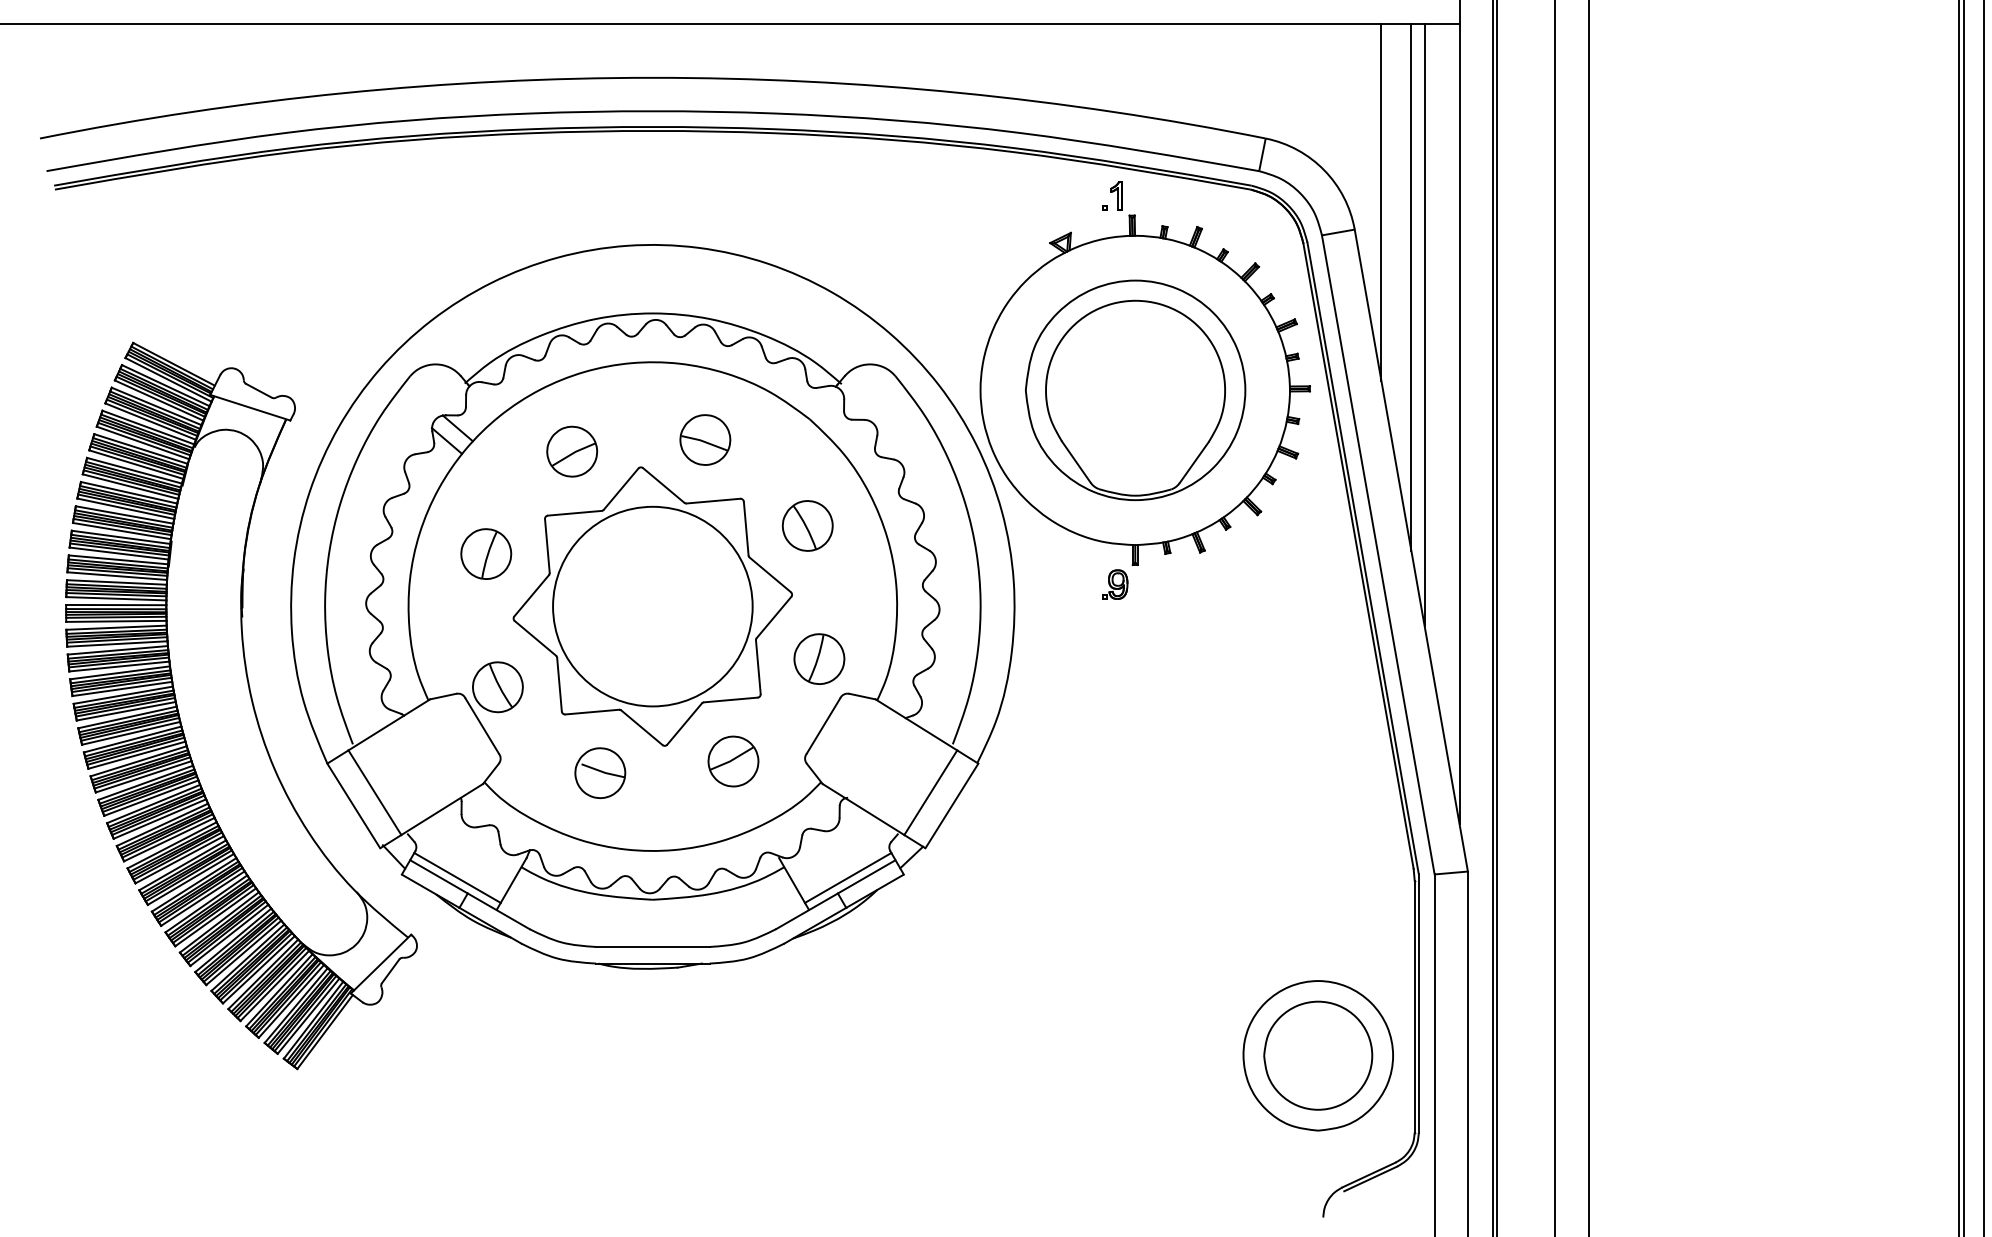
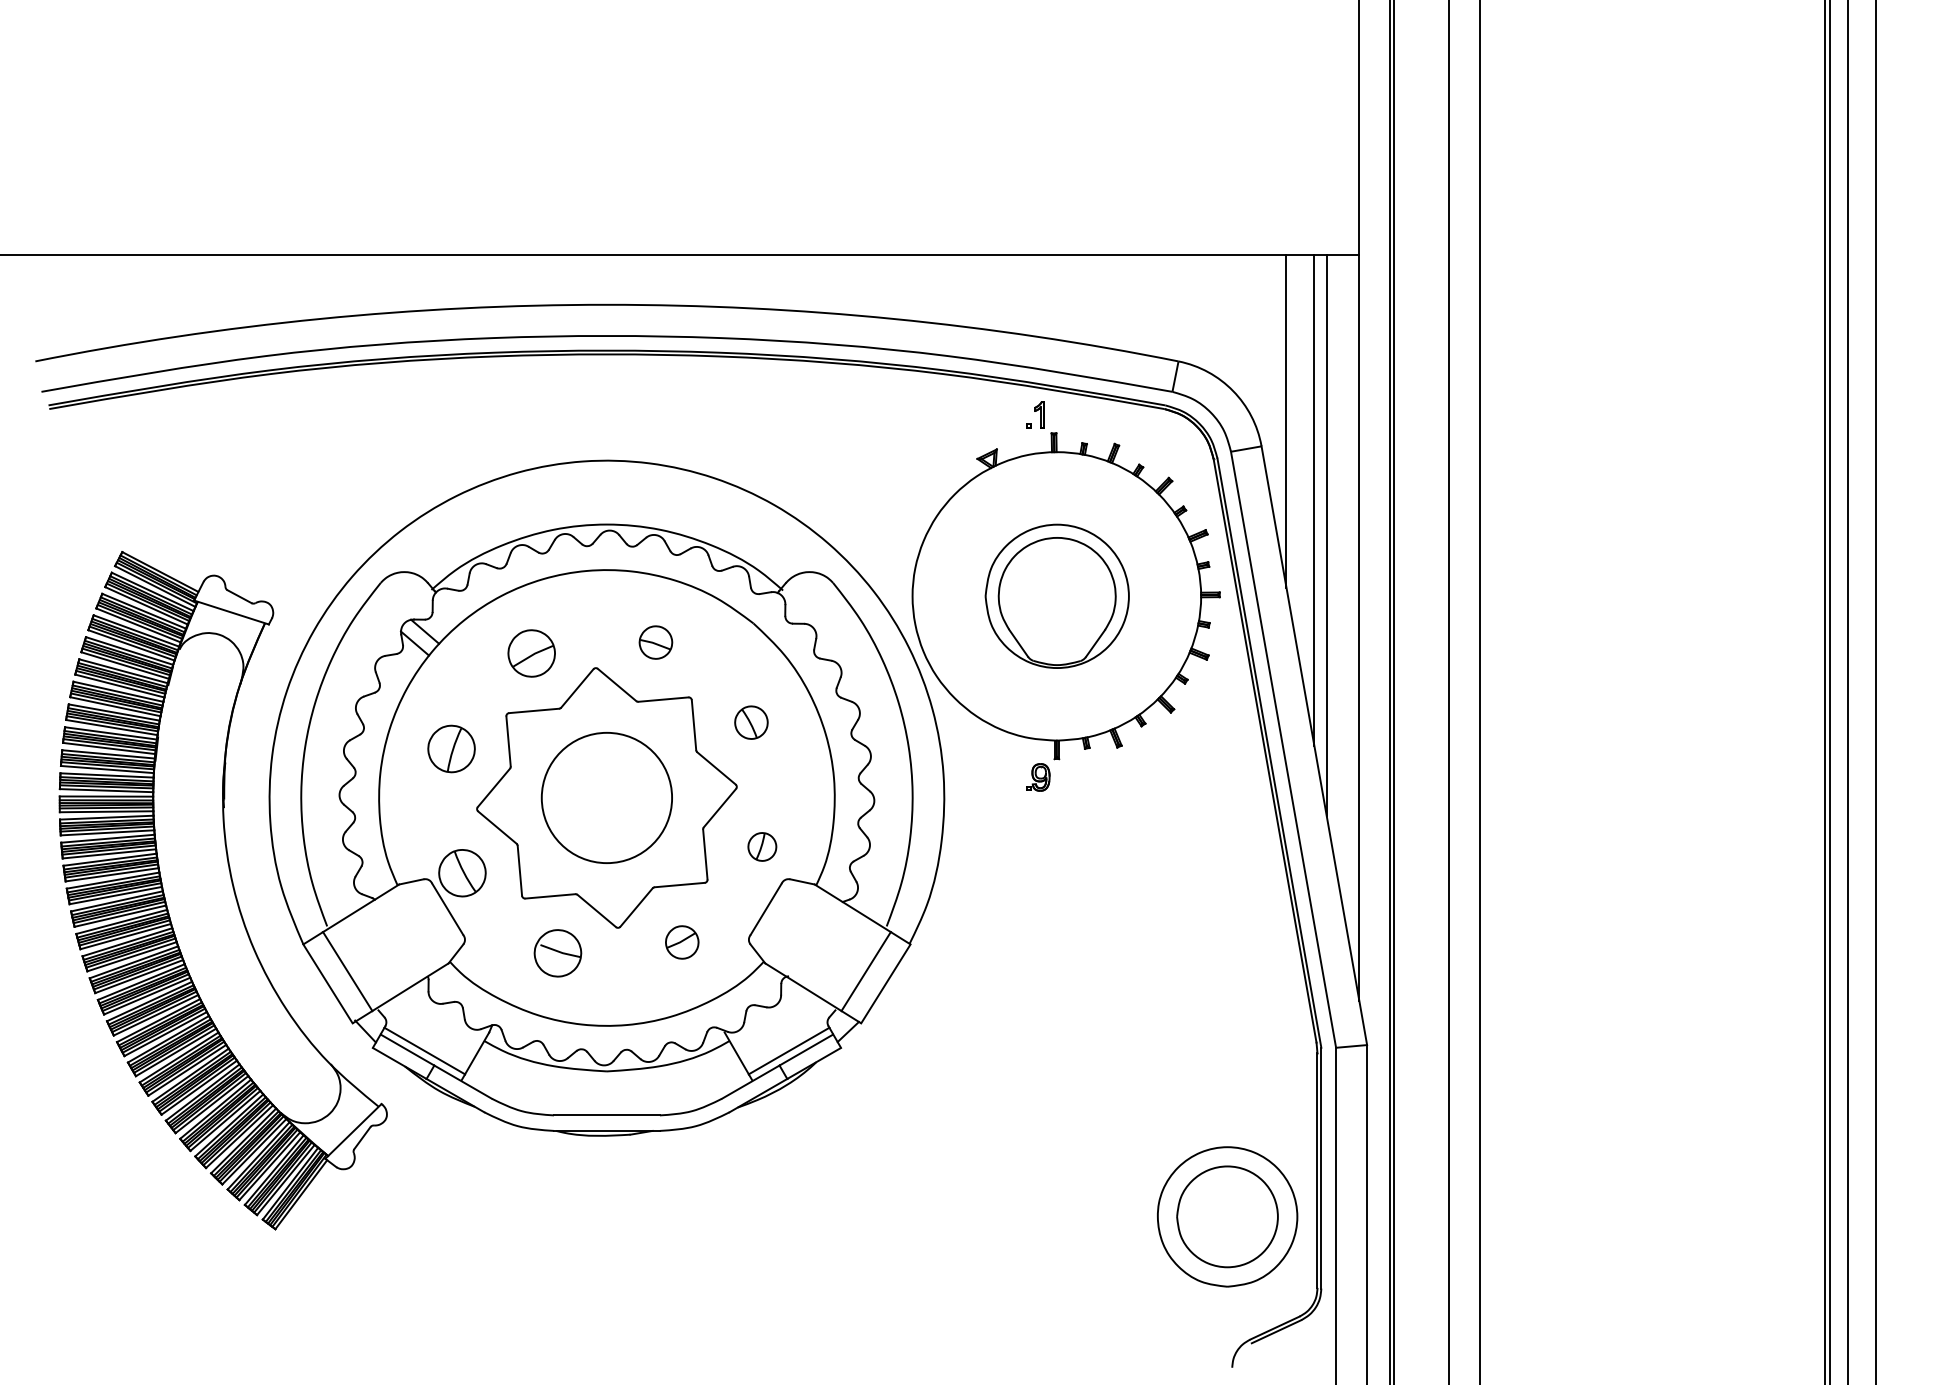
part: (1135, 390) -> (1057, 596), size x0.7
part: (704, 439) -> (655, 642), size x0.7
part: (807, 525) -> (751, 722), size x0.7
circle: (652, 606) -> (606, 797), size x0.7
part: (819, 658) -> (762, 846), size x0.6
part: (733, 761) -> (682, 942), size x0.7

